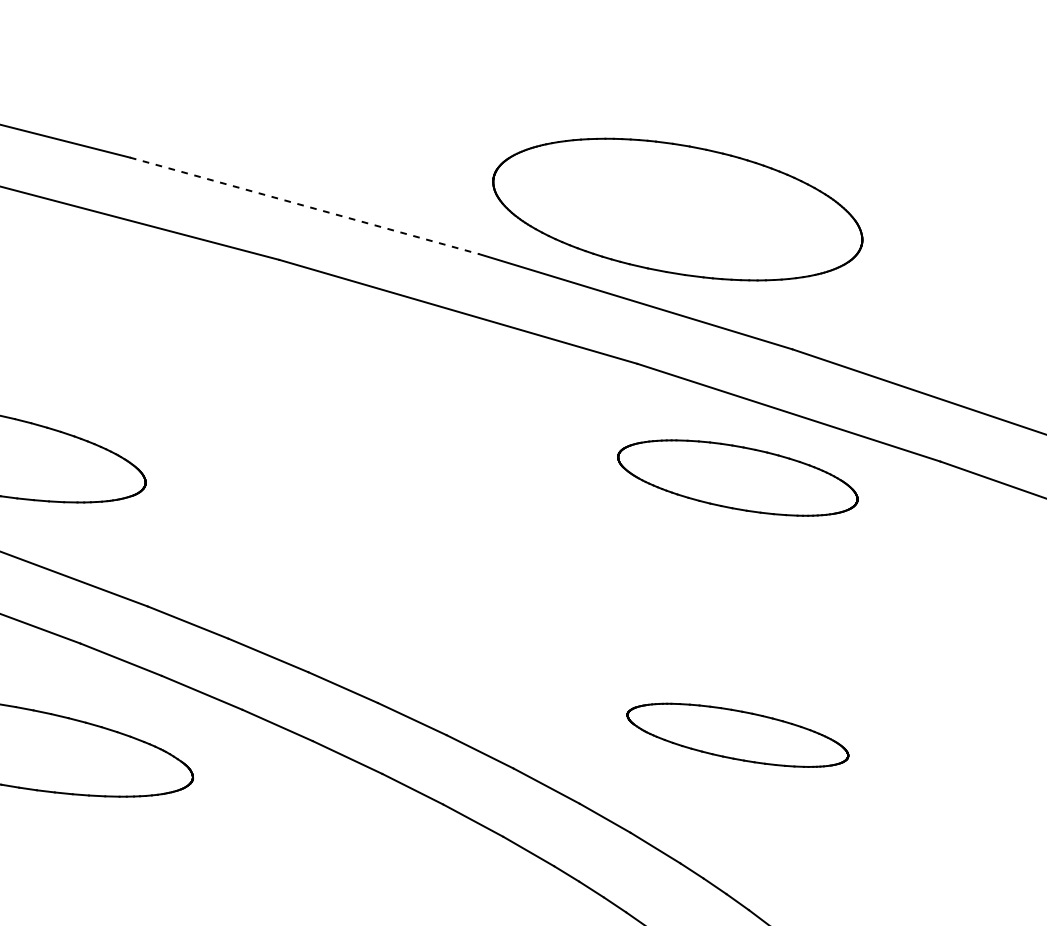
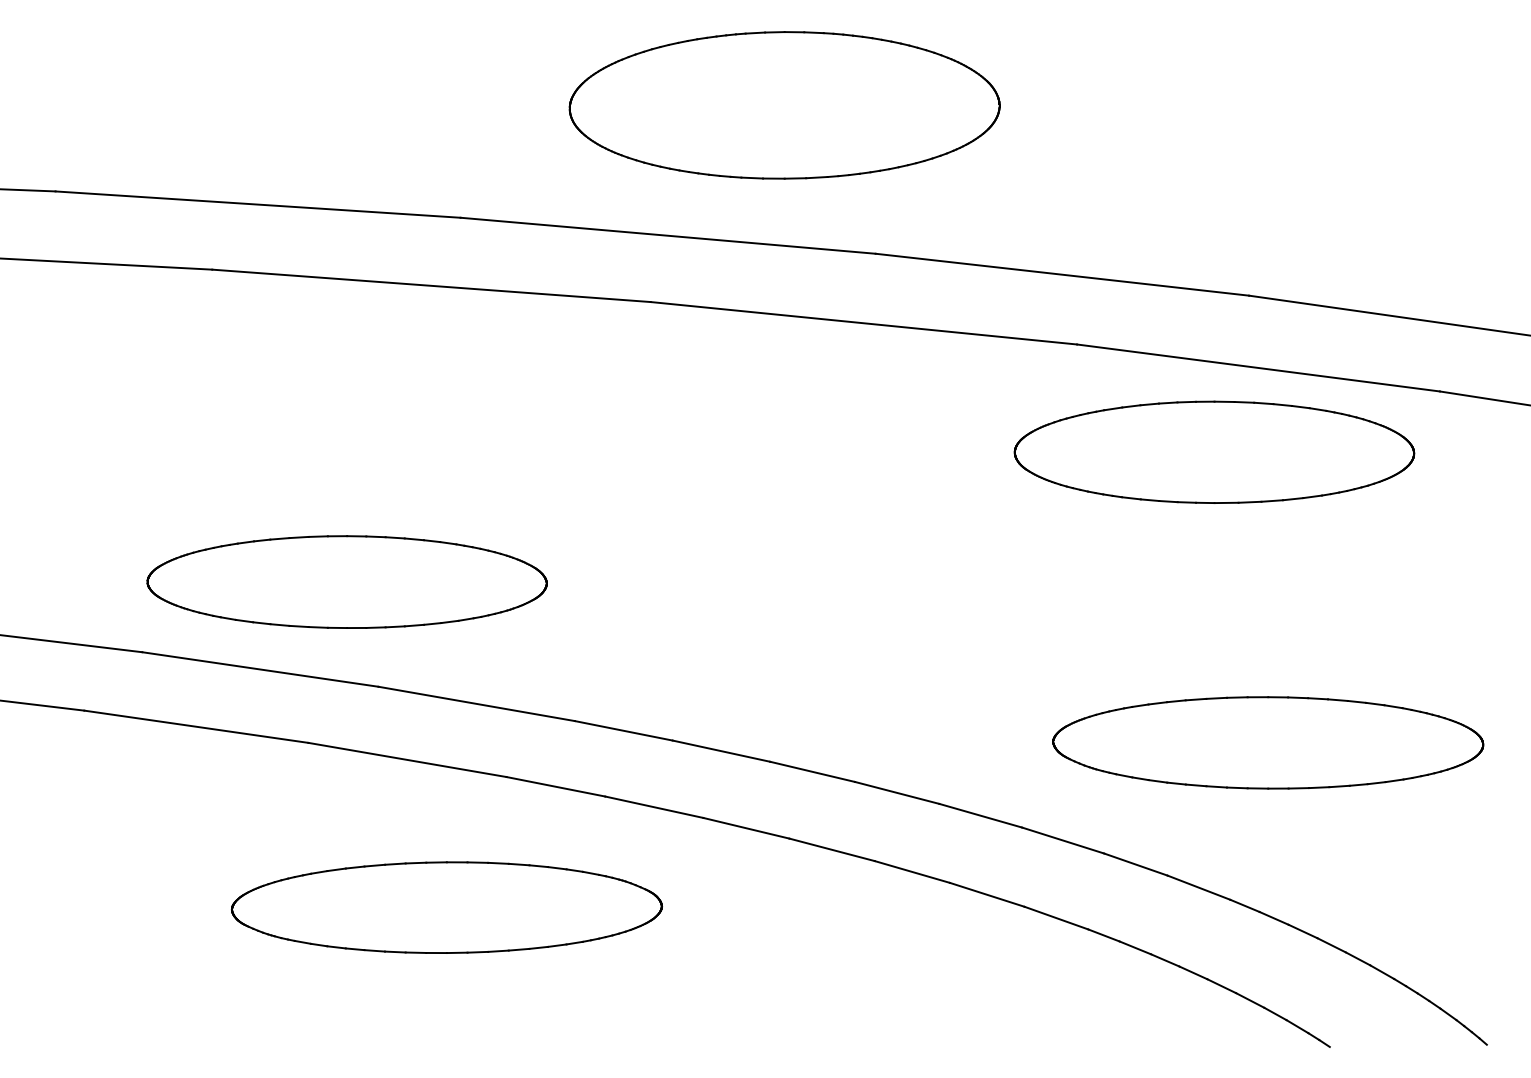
line: (305, 205) -> (668, 235), dashed -> solid
part: (677, 209) -> (784, 105), moved
part: (738, 477) -> (1214, 451), size x1.43
part: (738, 734) -> (1268, 742), size x1.67

